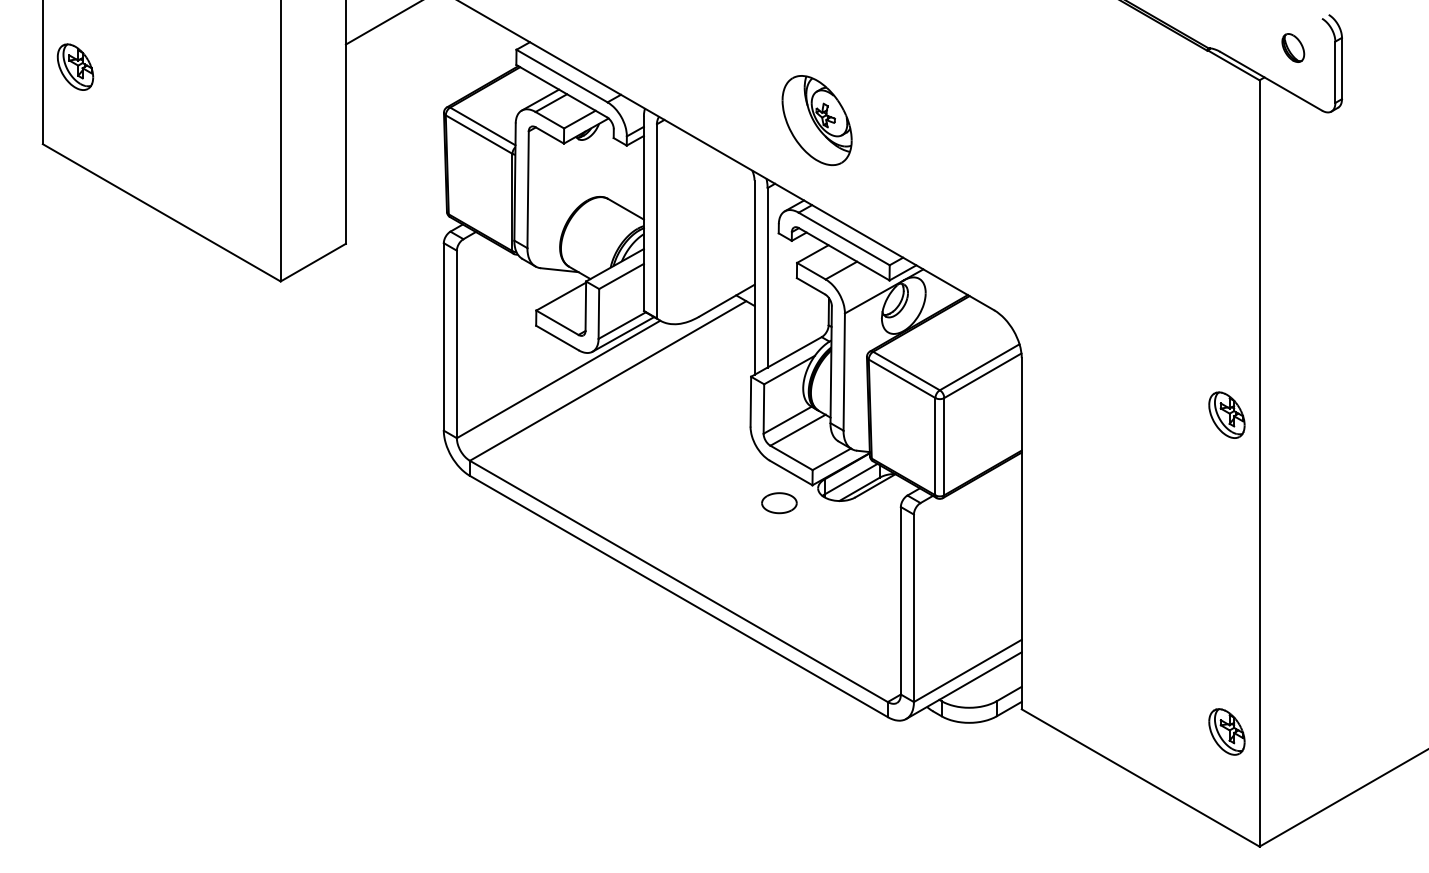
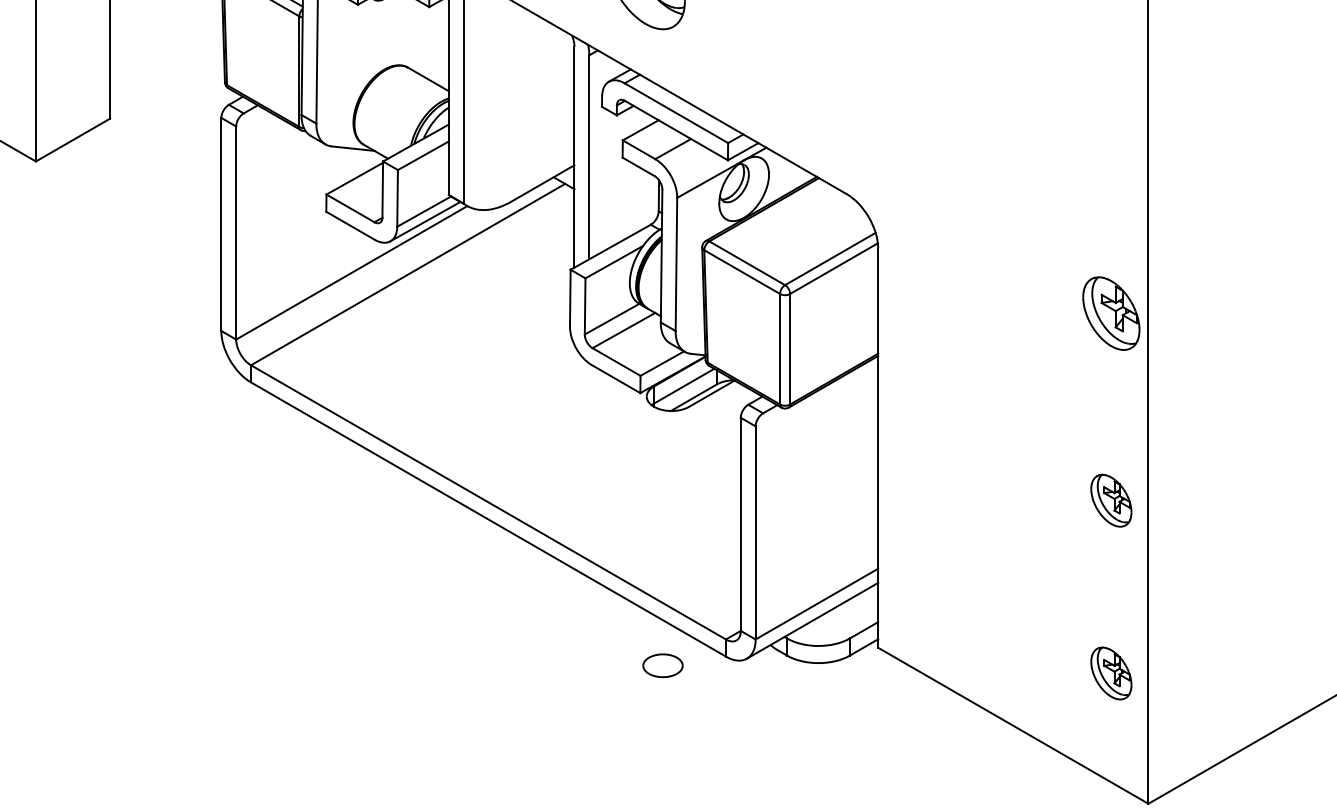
part: (1226, 414) -> (1110, 312), size x1.4
part: (779, 503) -> (663, 666), moved
part: (1226, 579) -> (1110, 500), added

